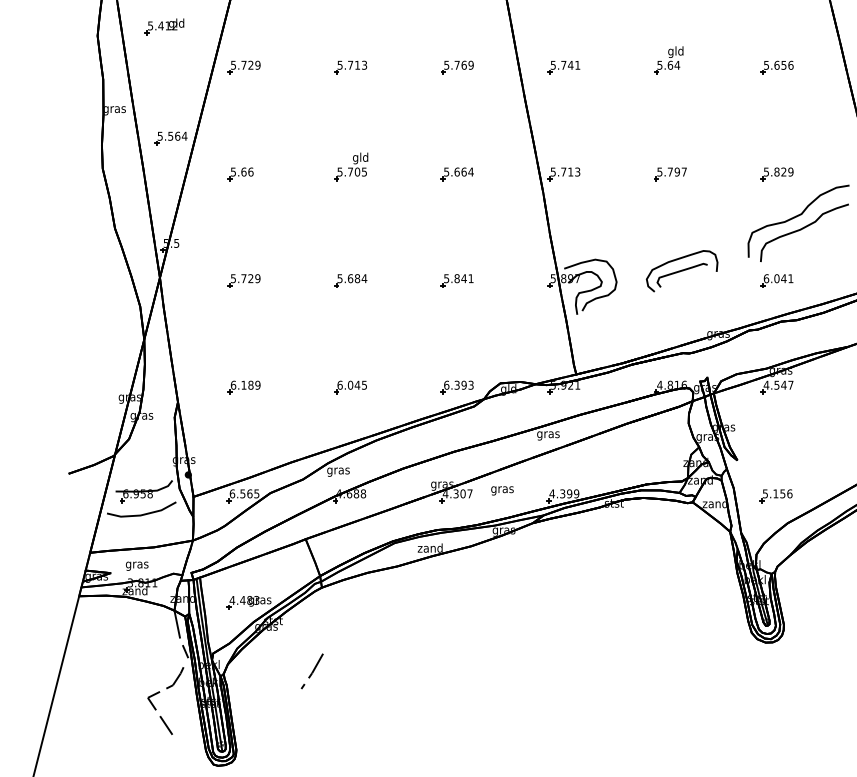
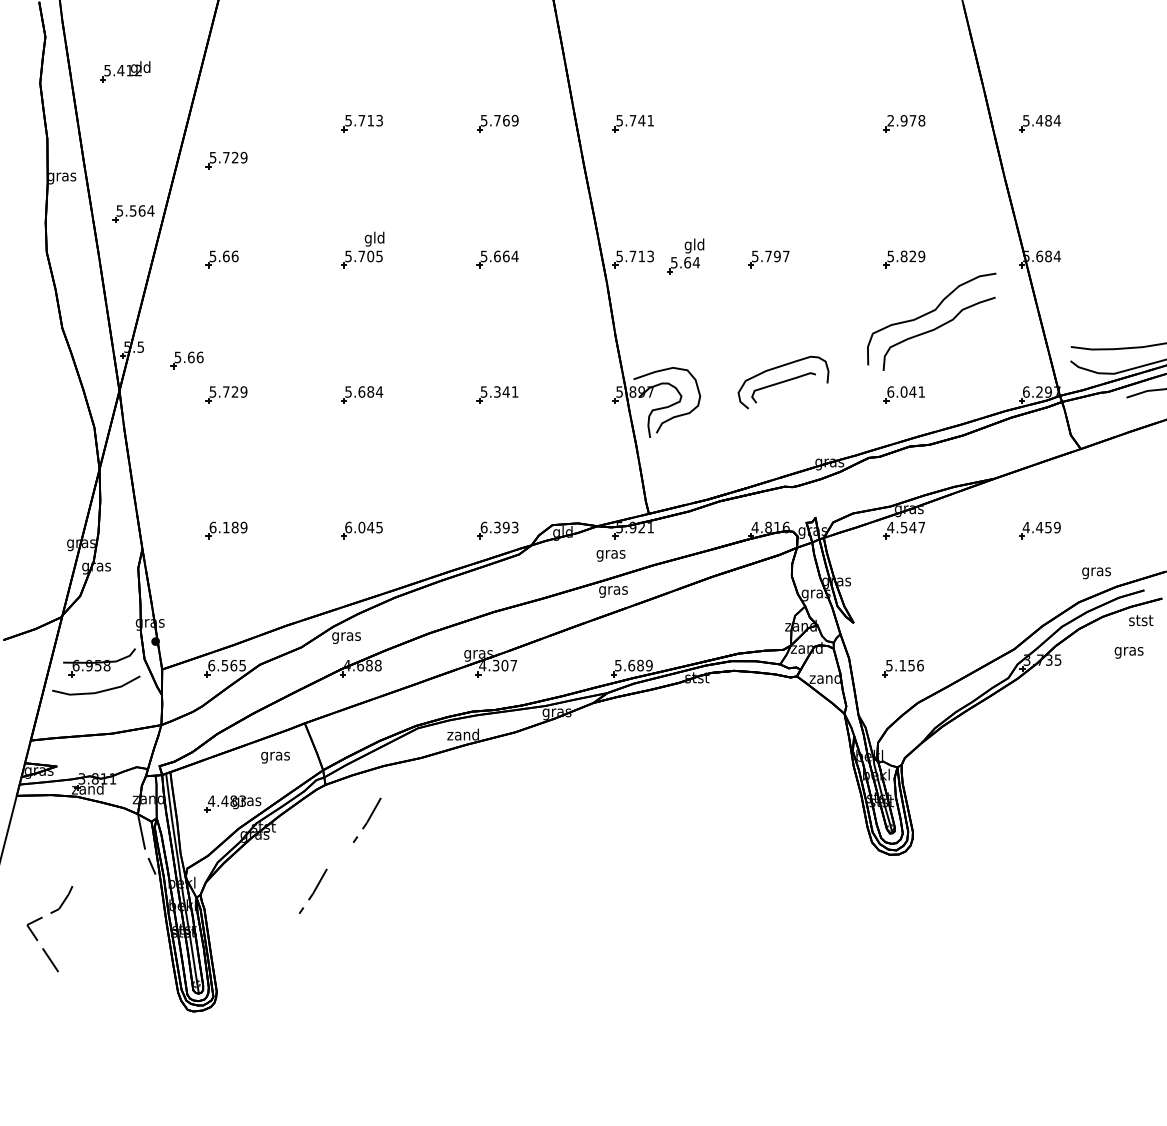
part: (668, 60) -> (685, 256), moved
text: (778, 65) -> (906, 120), 5.656 -> 2.978
part: (244, 67) -> (226, 160), moved
part: (212, 253) -> (186, 360), added
text: (457, 278) -> (497, 391), 5.841 -> 5.341
text: (502, 490) -> (610, 555), moved
text: (560, 493) -> (628, 665), 4.399 -> 5.689
text: (137, 566) -> (275, 757), moved
line: (354, 614) -> (367, 819), added
line: (159, 692) -> (42, 918), moved

